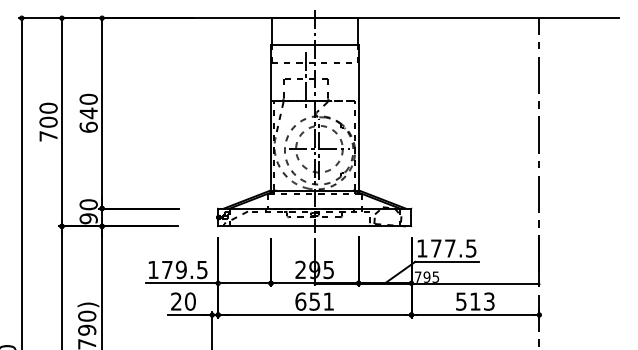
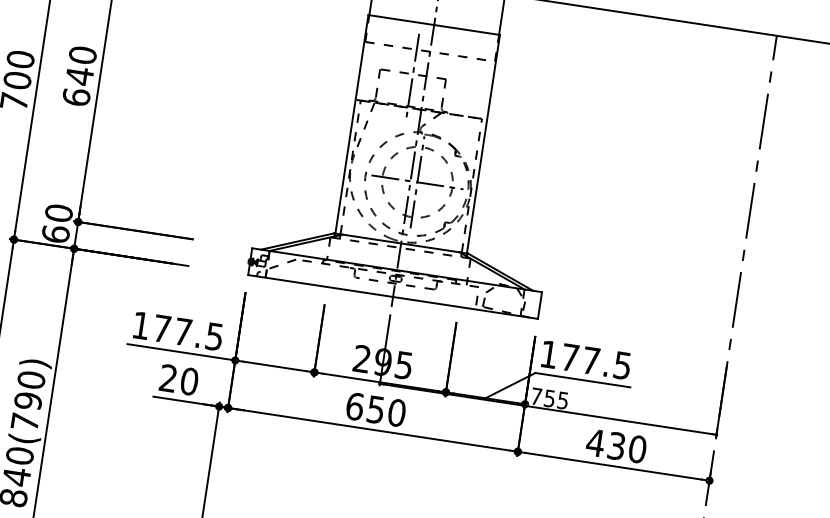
text: (88, 218) -> (55, 233), 90 -> 60
text: (180, 269) -> (181, 331), 179.5 -> 177.5
text: (426, 276) -> (549, 397), 795 -> 755
text: (328, 301) -> (396, 412), 651 -> 650
text: (474, 301) -> (615, 445), 513 -> 430

